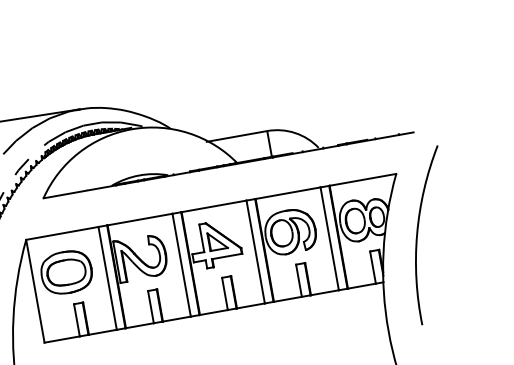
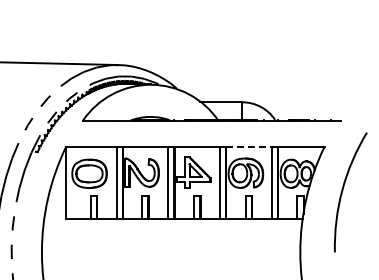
line: (287, 192) -> (248, 146), solid -> dashed
arc: (418, 234) -> (343, 190), moved

